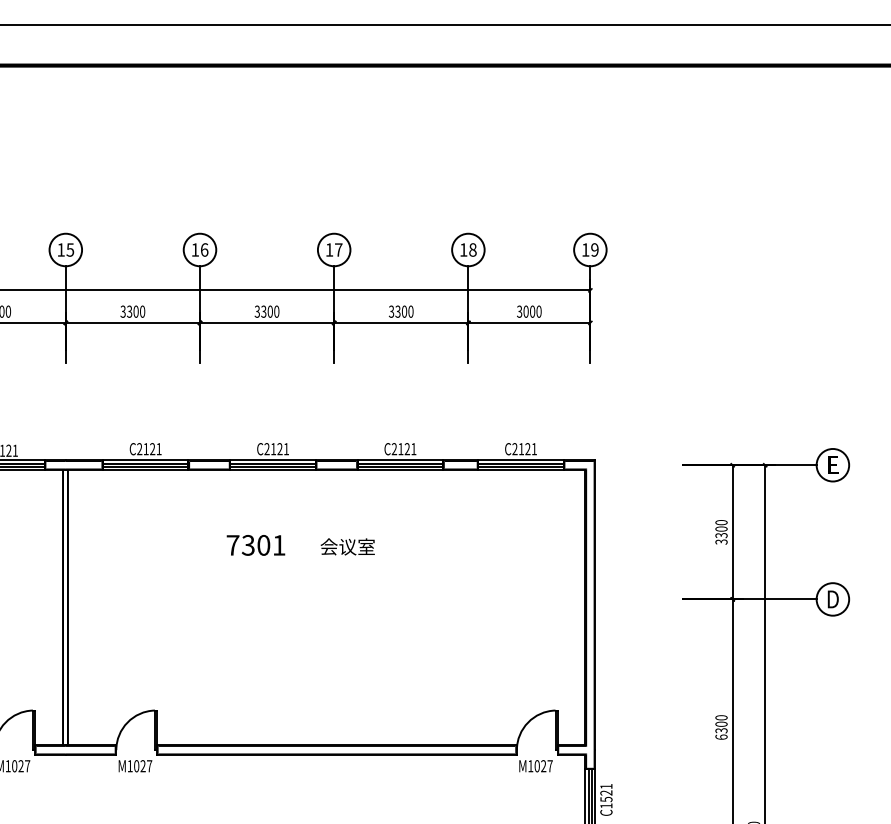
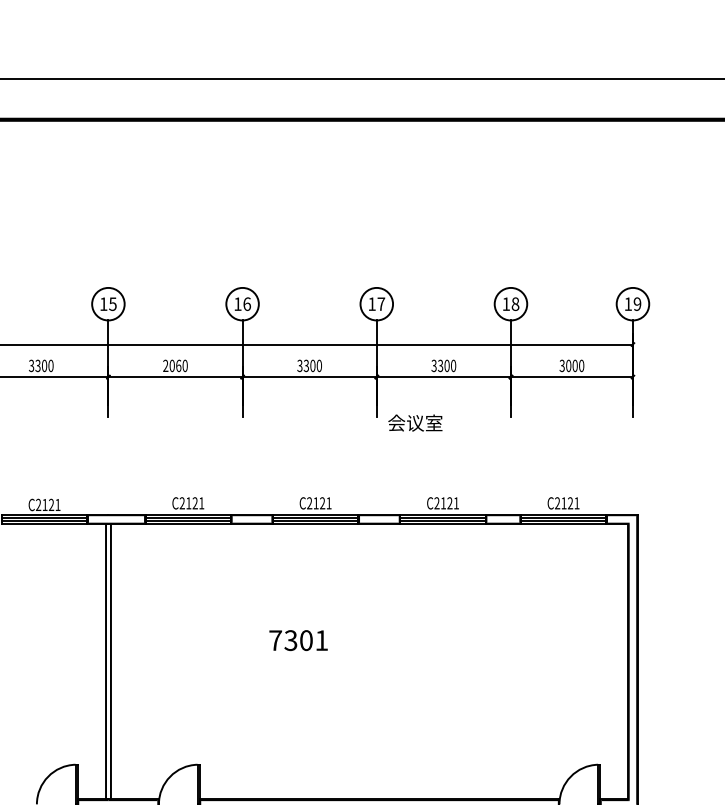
text: (129, 311) -> (172, 365), 3300 -> 2060
text: (255, 545) -> (298, 640), moved
text: (347, 546) -> (415, 422), moved

